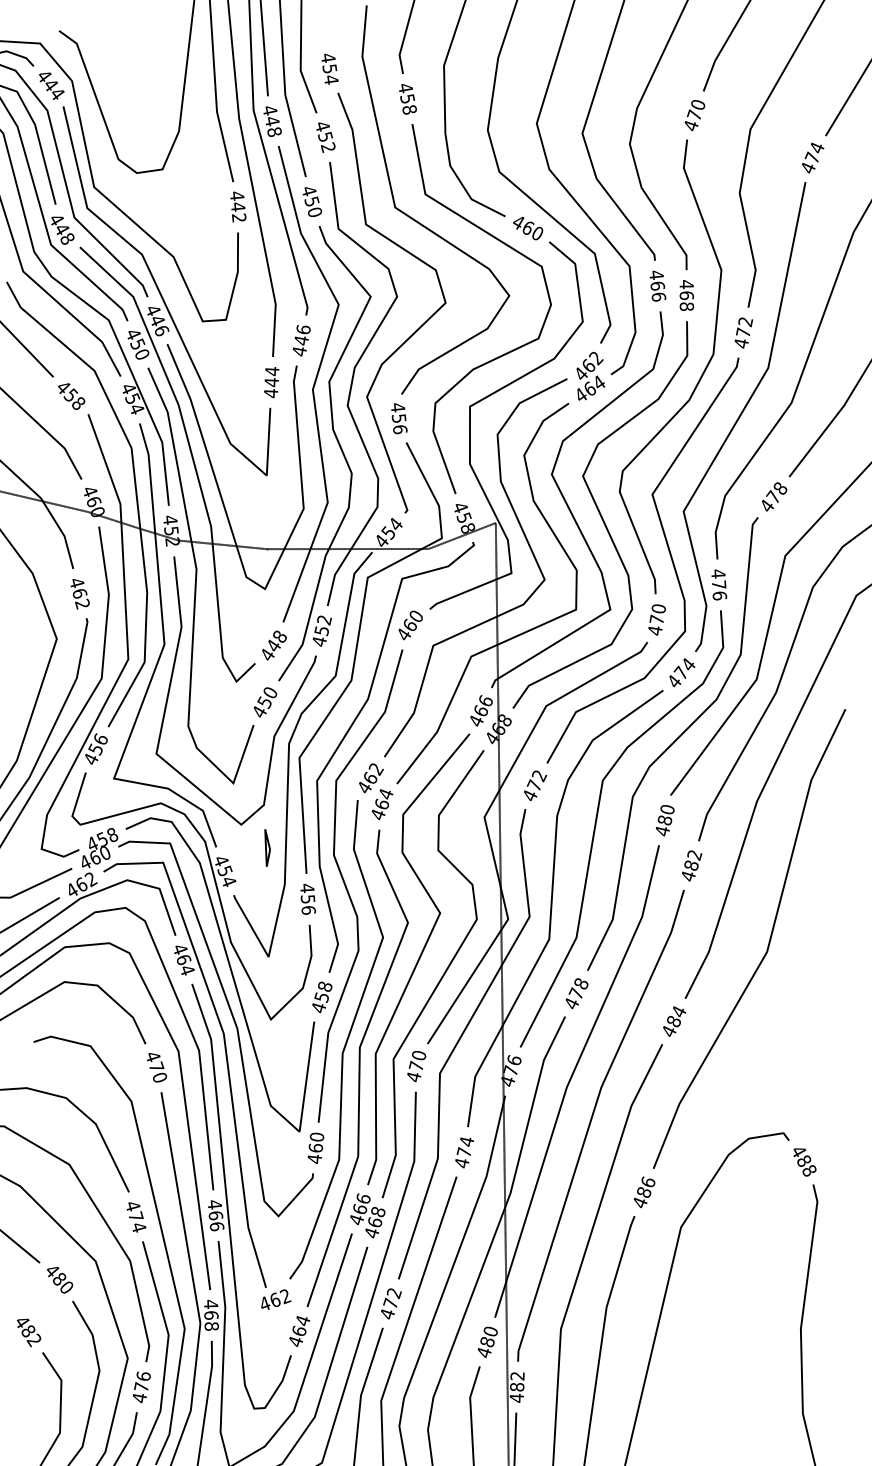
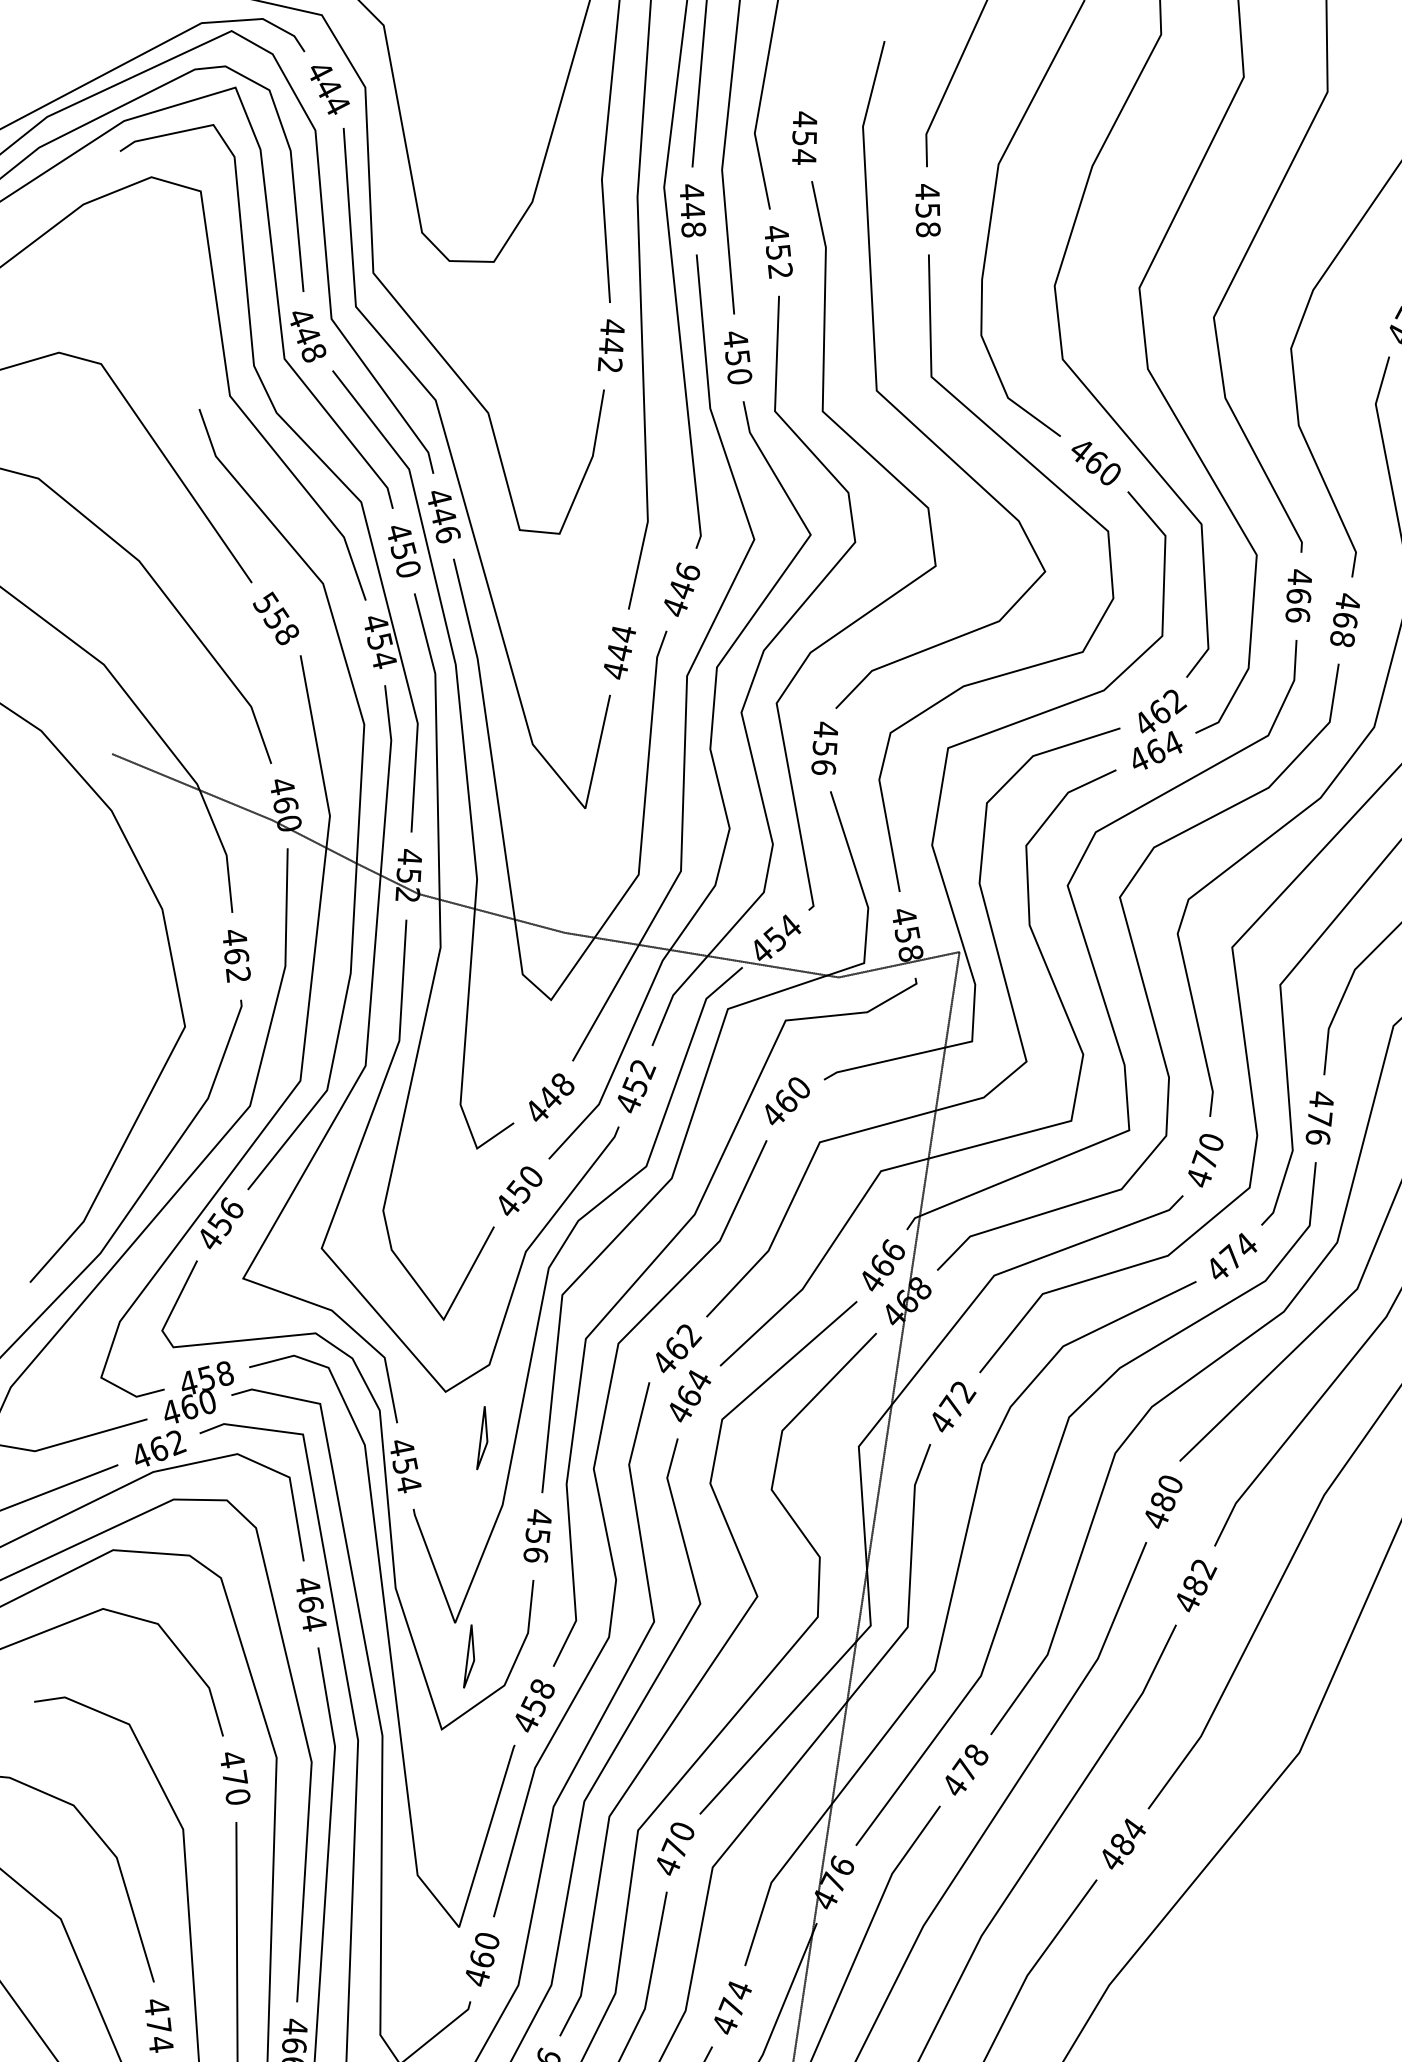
text: (63, 386) -> (266, 601), 458 -> 558
part: (280, 974) -> (470, 1655), added

